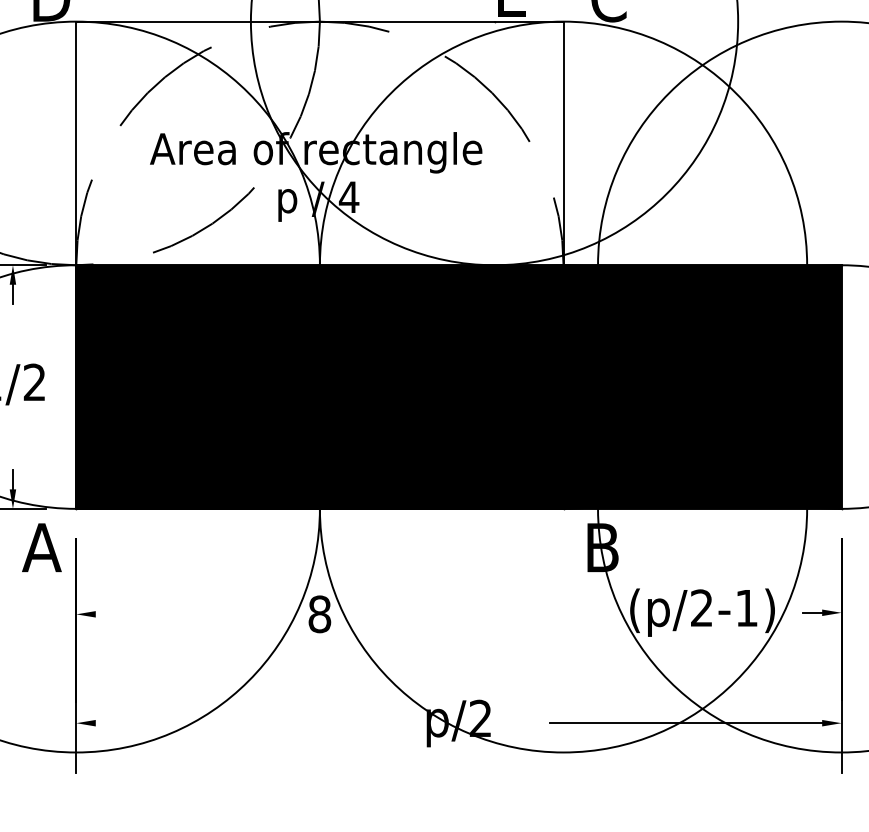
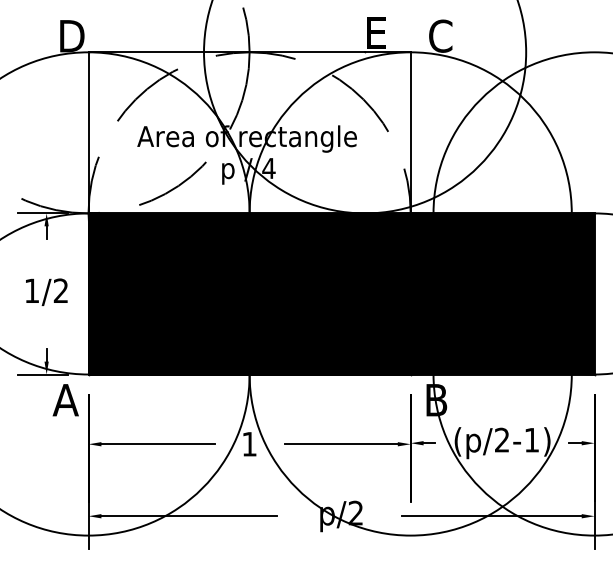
text: (319, 613) -> (249, 443), 8 -> 1
line: (180, 614) -> (157, 444), added
part: (486, 620) -> (359, 448), added
line: (227, 723) -> (188, 516), added

